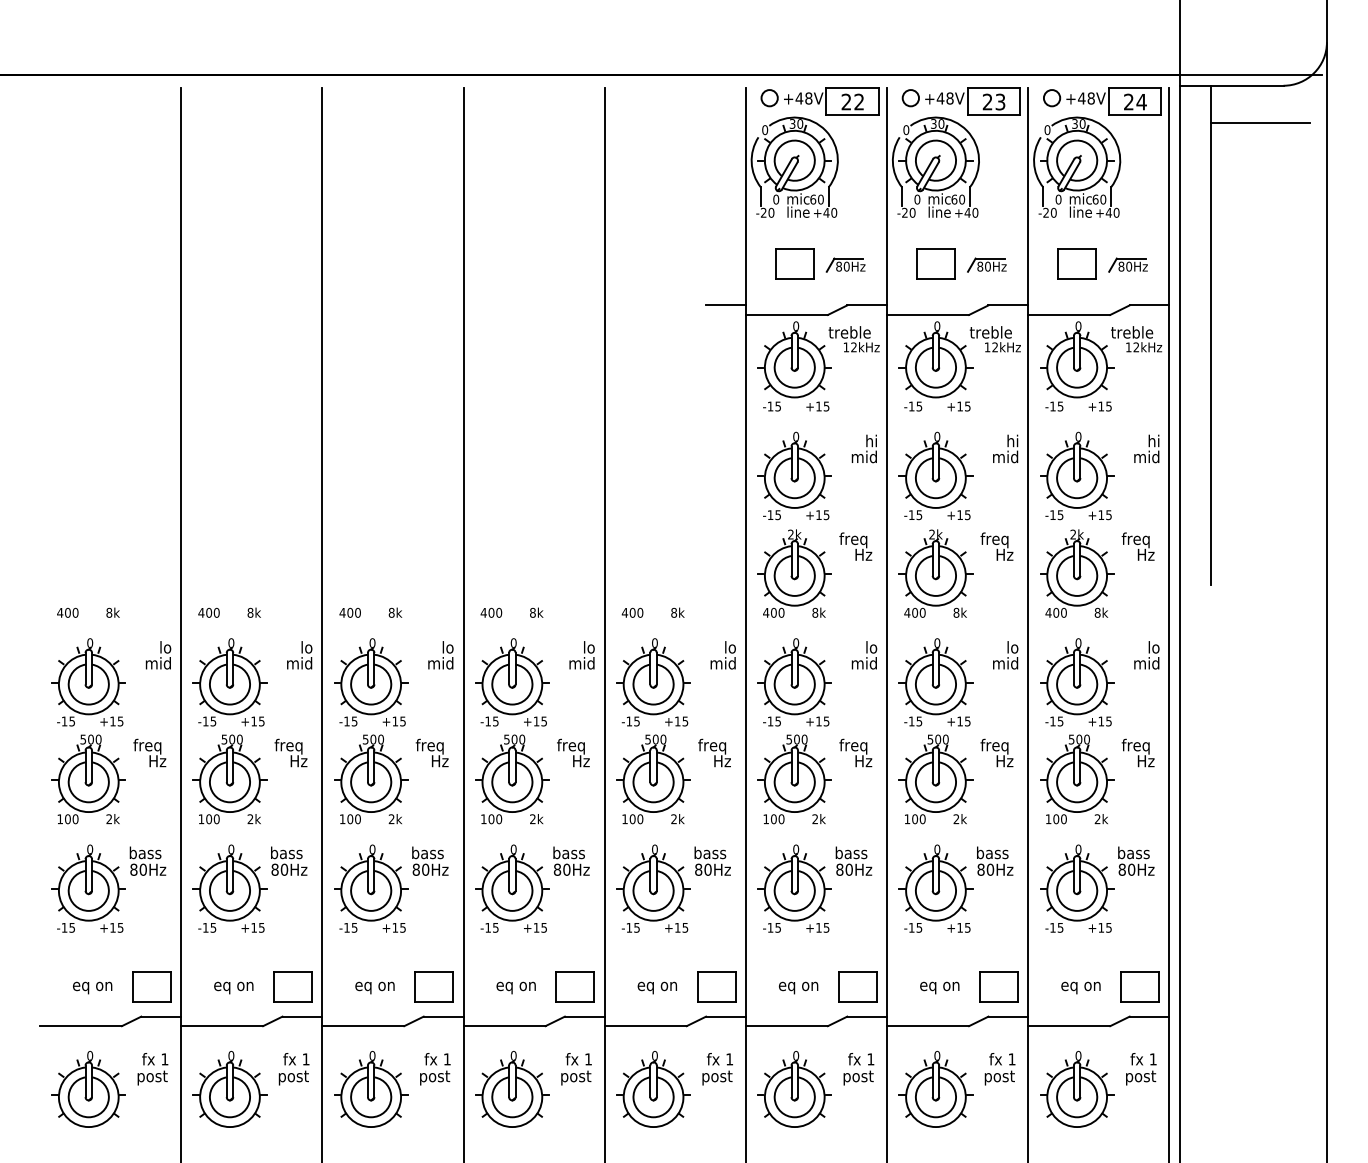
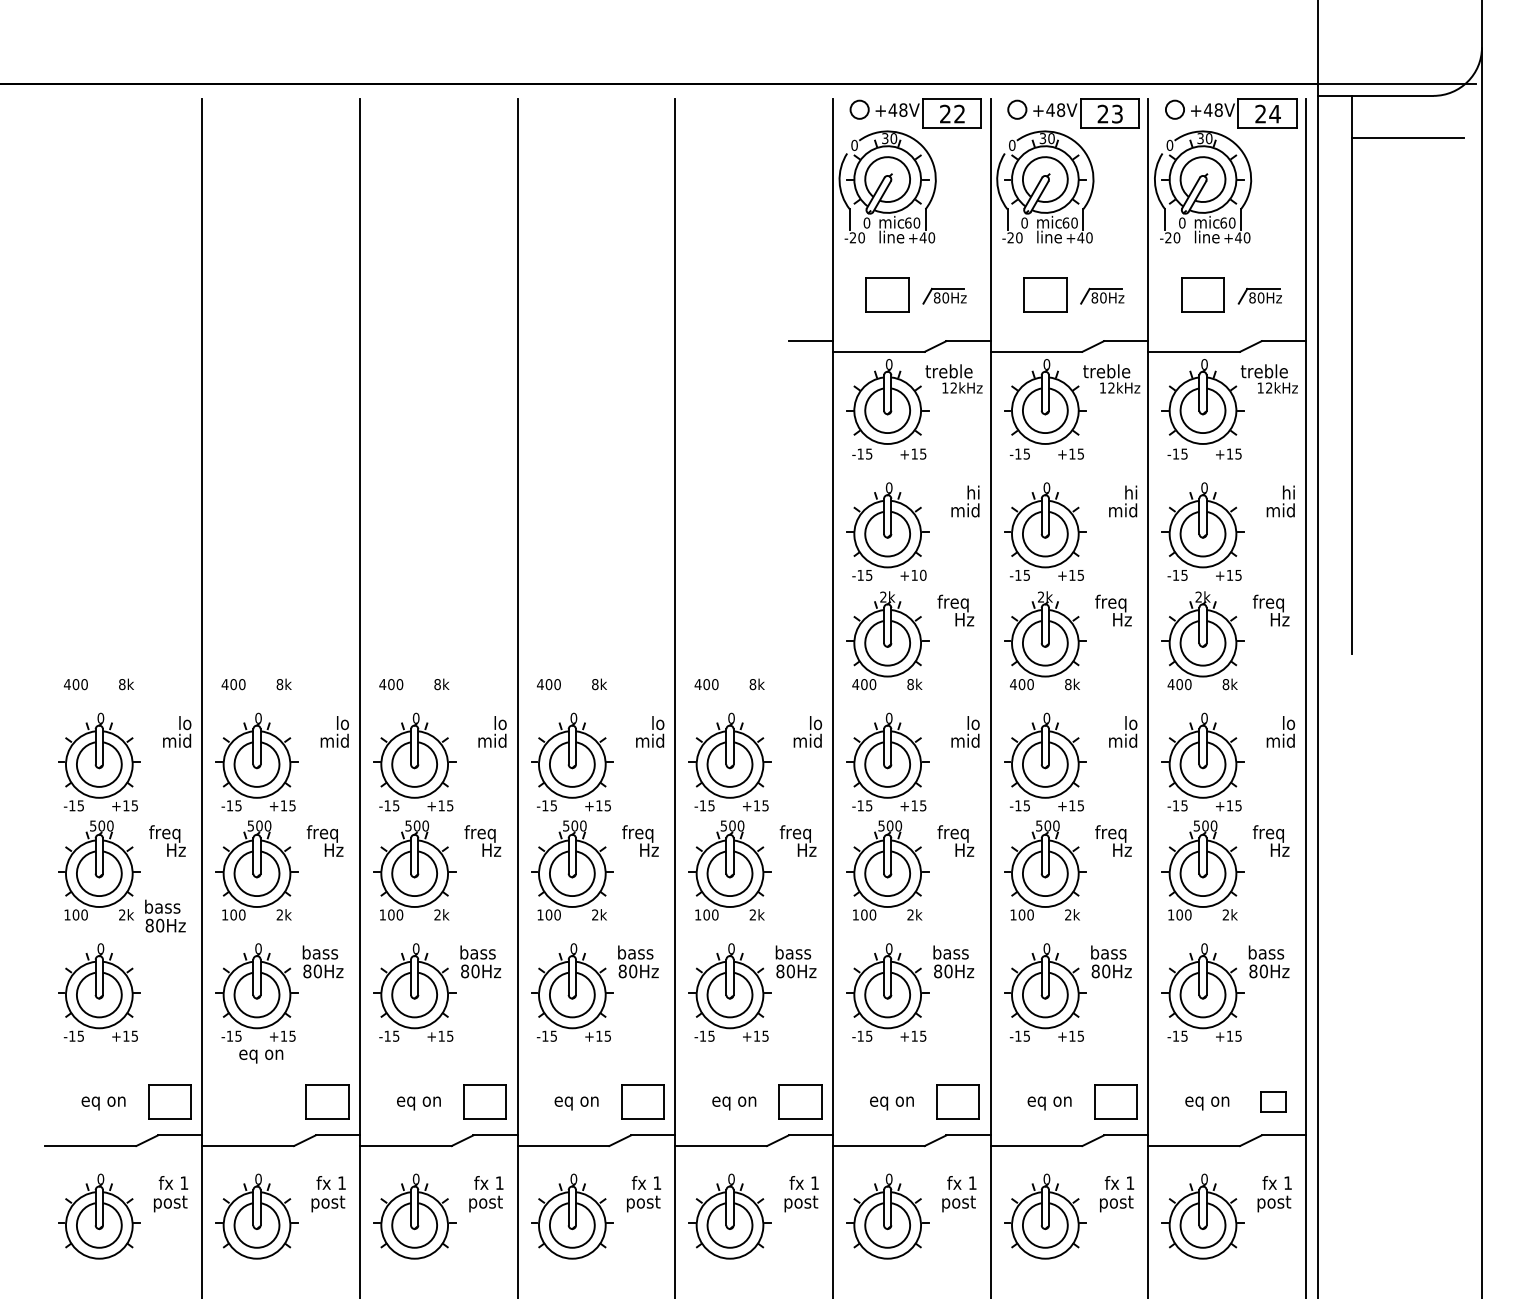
text: (826, 515) -> (923, 575), +15 -> +10
text: (147, 860) -> (164, 915), moved
part: (1139, 986) -> (1272, 1101), size x0.6
text: (233, 987) -> (260, 1055), moved

